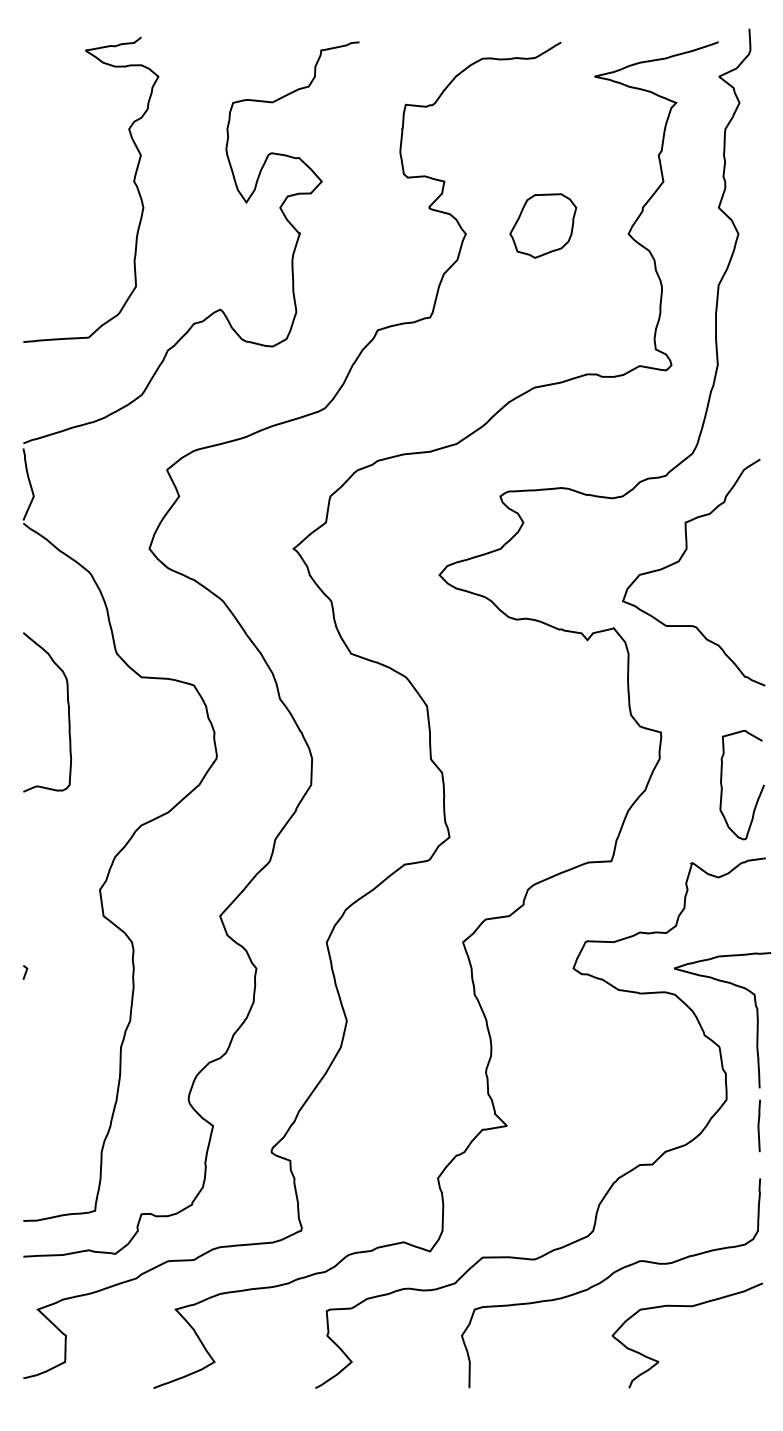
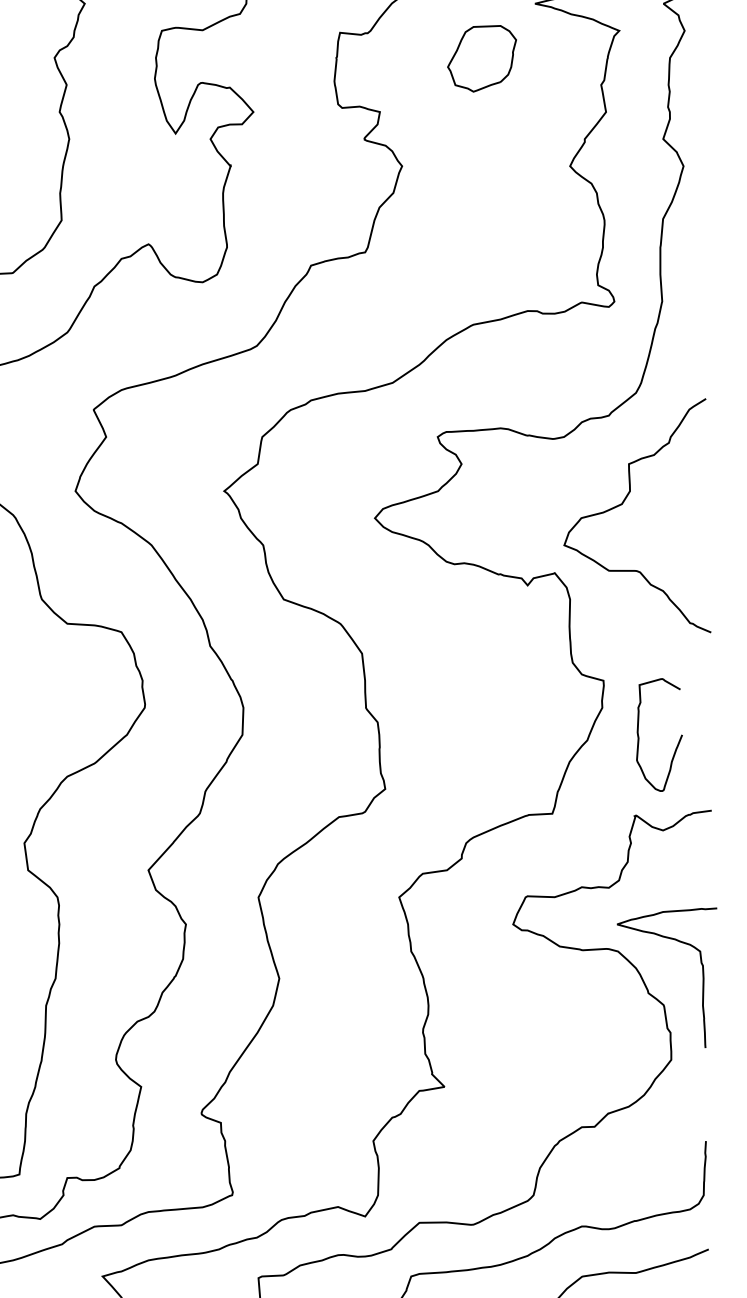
part: (543, 225) -> (482, 58), moved
curve: (722, 785) -> (639, 735), moved
line: (758, 1125) -> (704, 1086), removed

